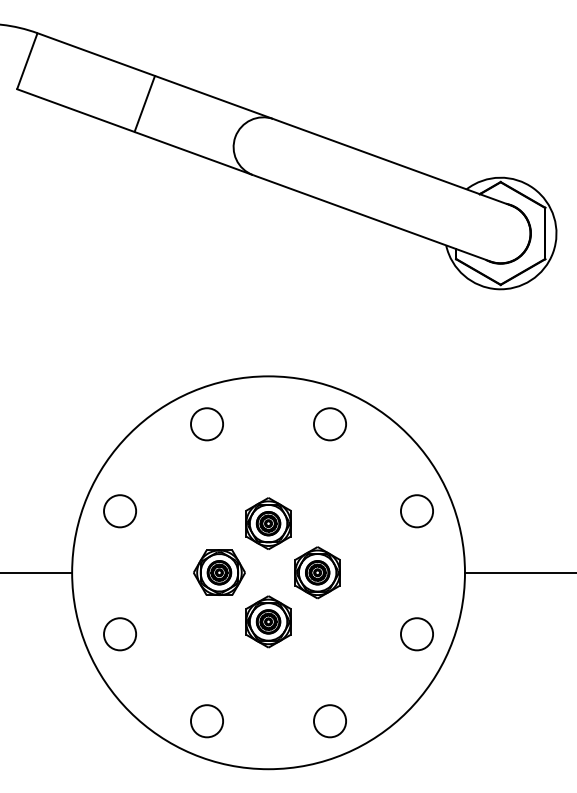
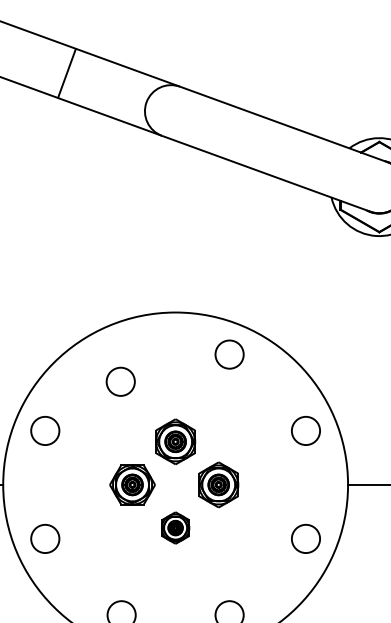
circle: (206, 424) -> (120, 381), moved
part: (268, 621) -> (175, 527), size x0.7

